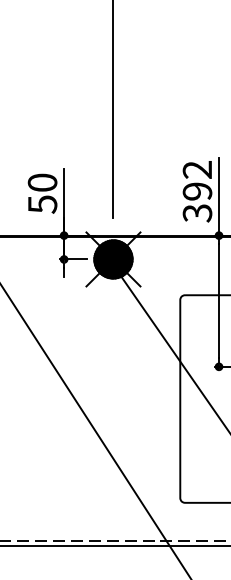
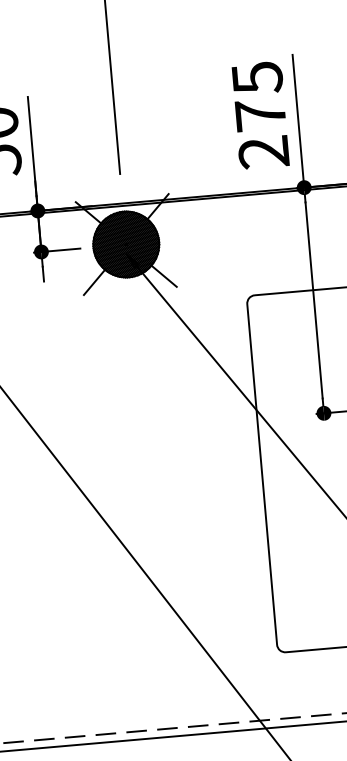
text: (197, 191) -> (260, 115), 392 -> 275

